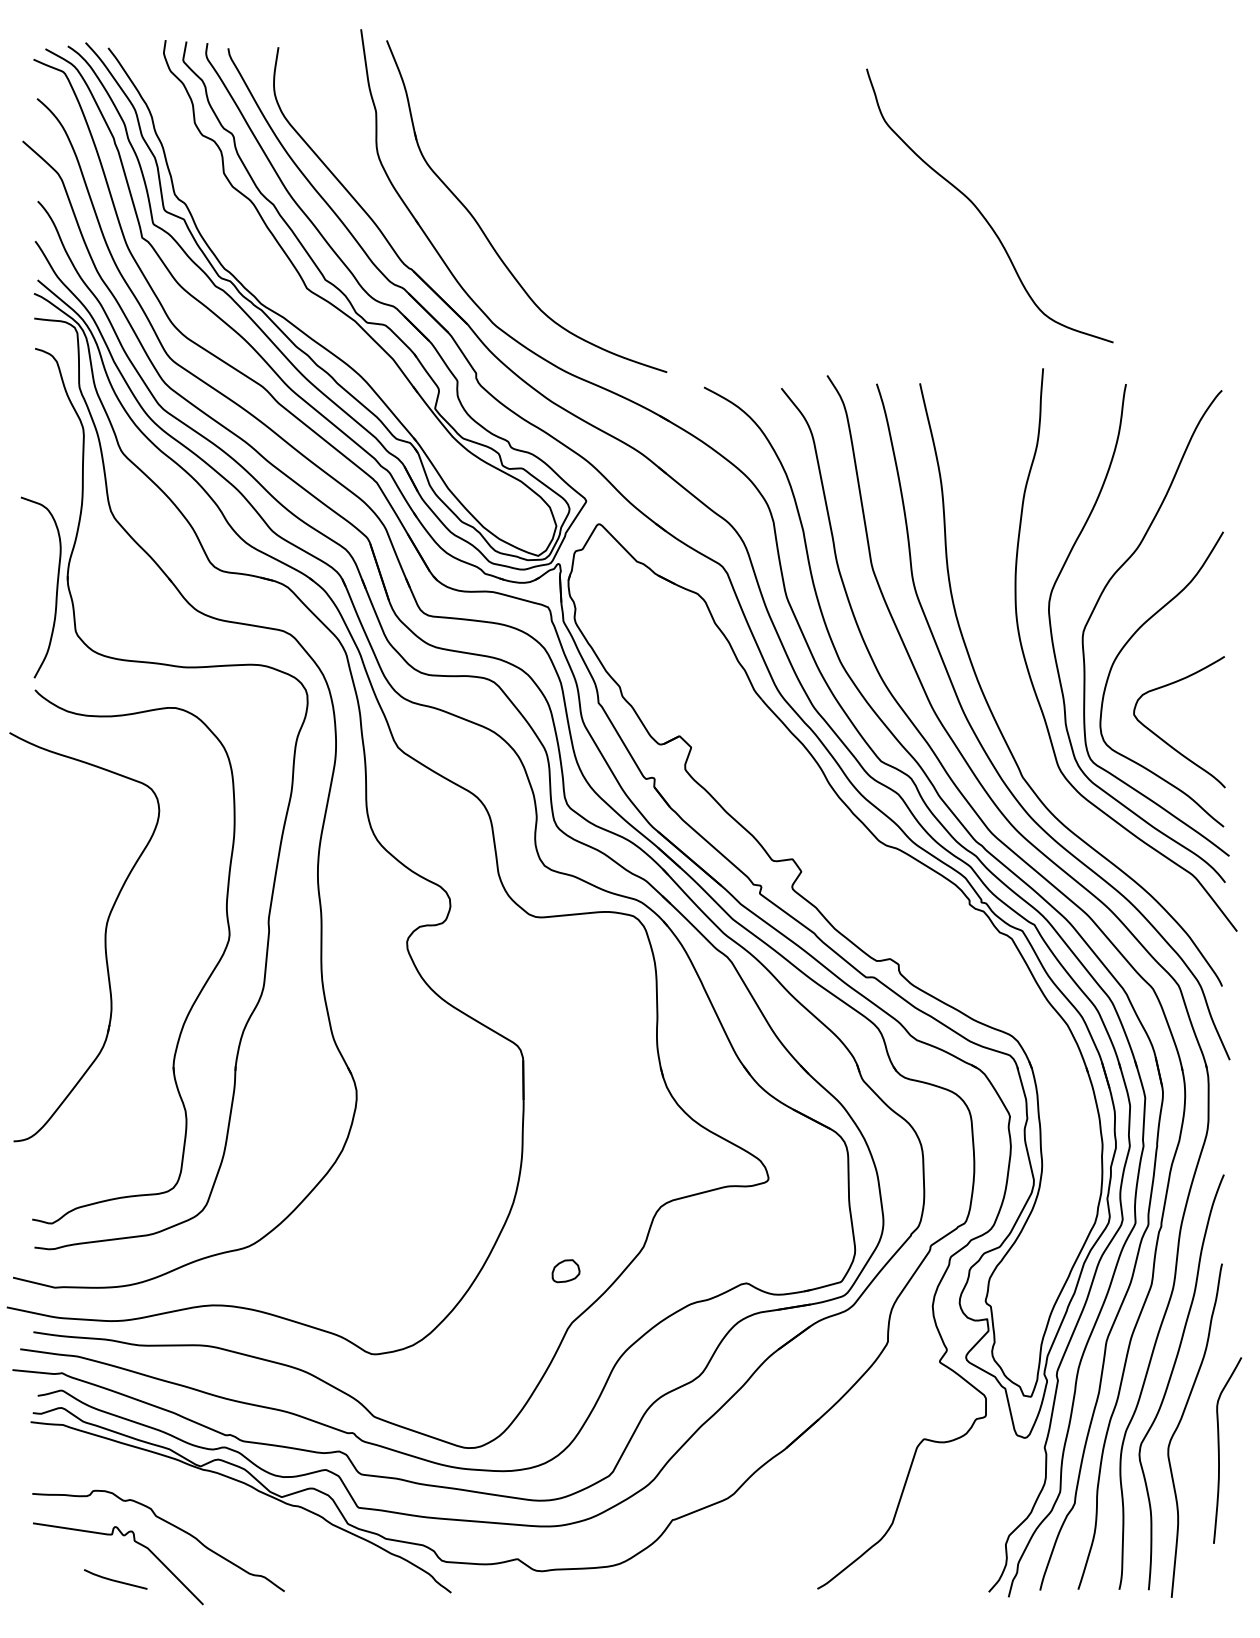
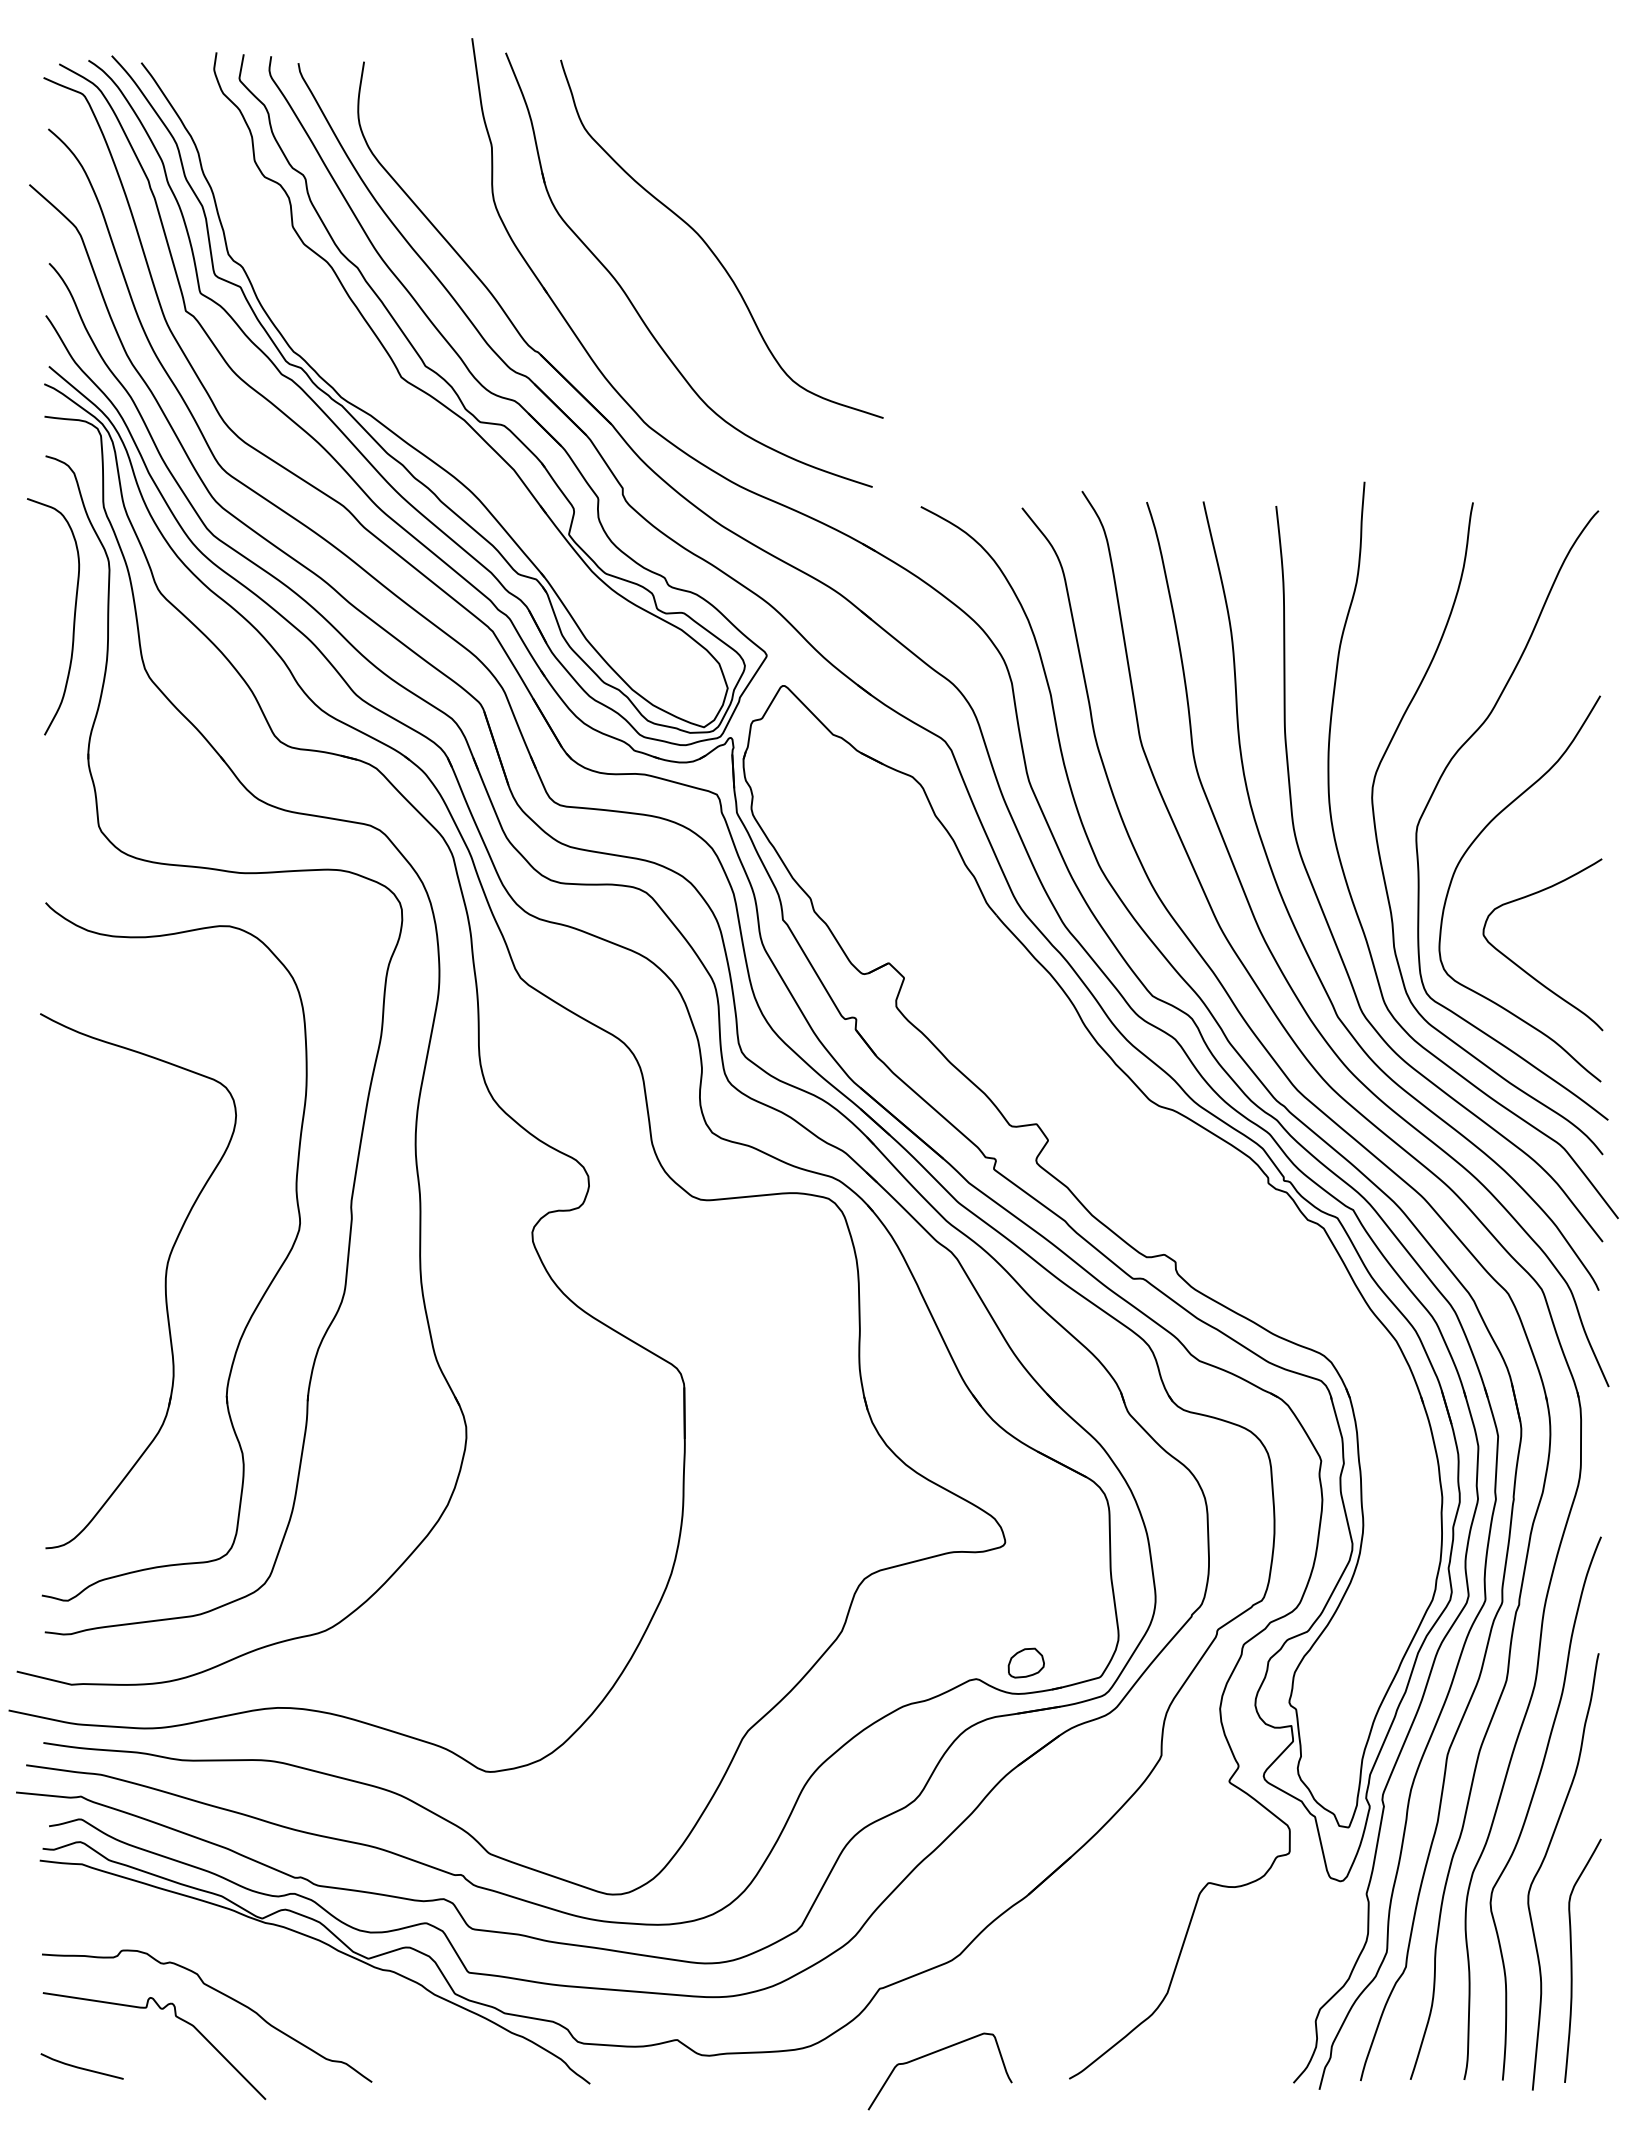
curve: (981, 212) -> (710, 247), moved
curve: (56, 587) -> (73, 616), moved
curve: (1014, 701) -> (1326, 917), added
part: (104, 937) -> (164, 1281), moved
part: (565, 1270) -> (1025, 1662), moved
curve: (1219, 1450) -> (1572, 1960), moved
curve: (712, 1570) -> (932, 2054), added
curve: (115, 1580) -> (81, 2067), moved

